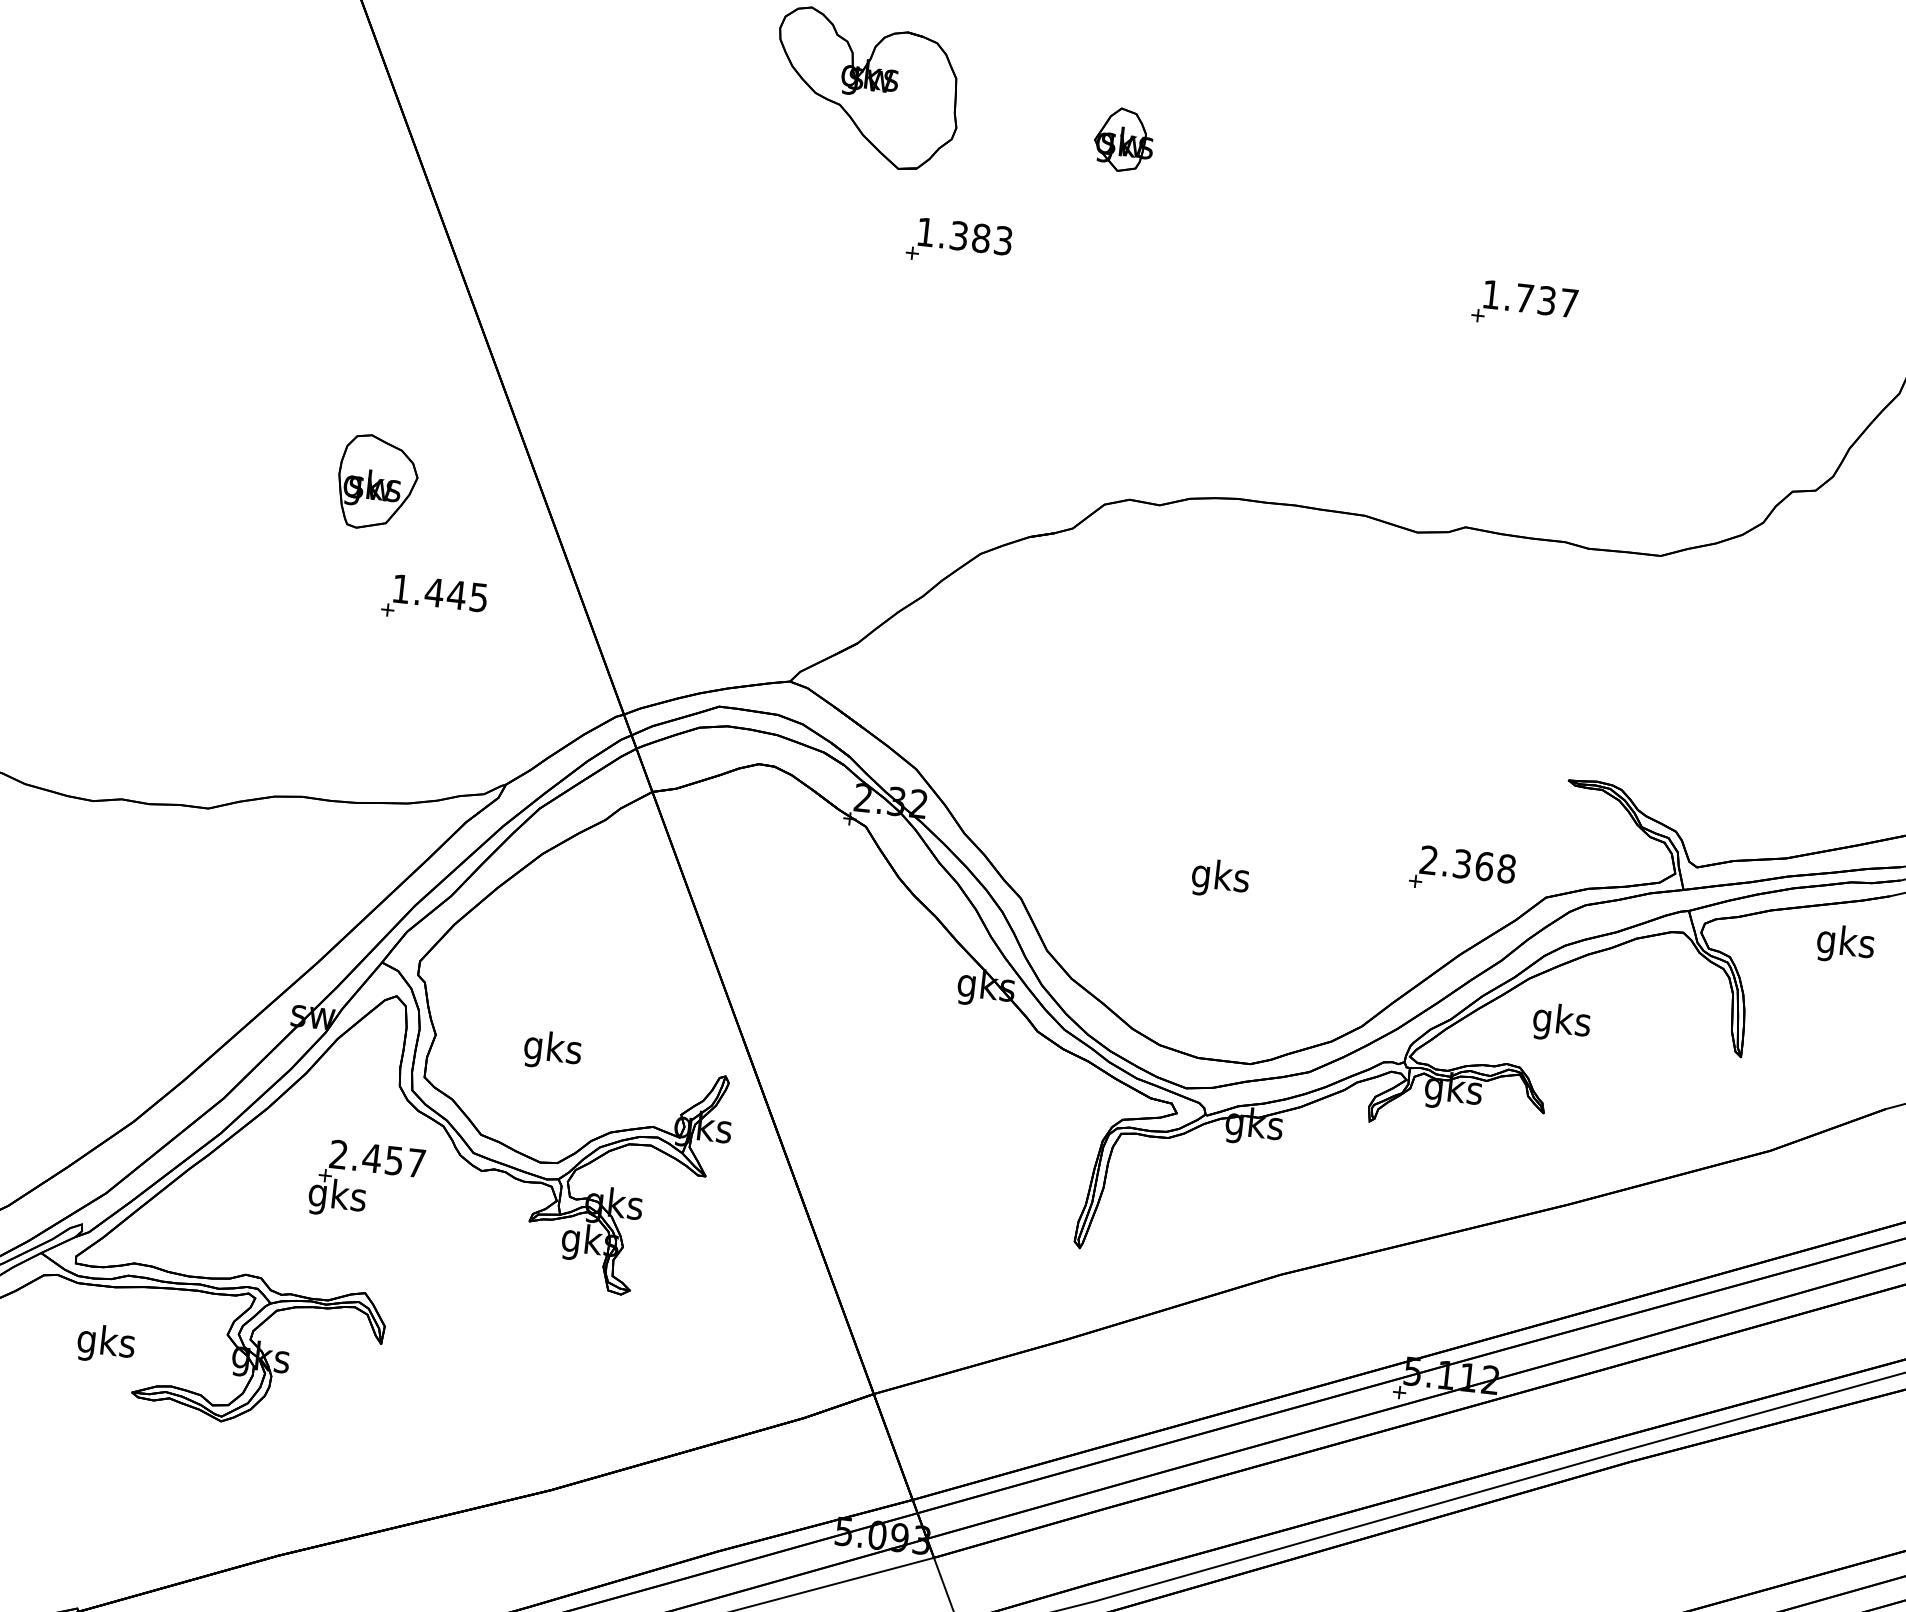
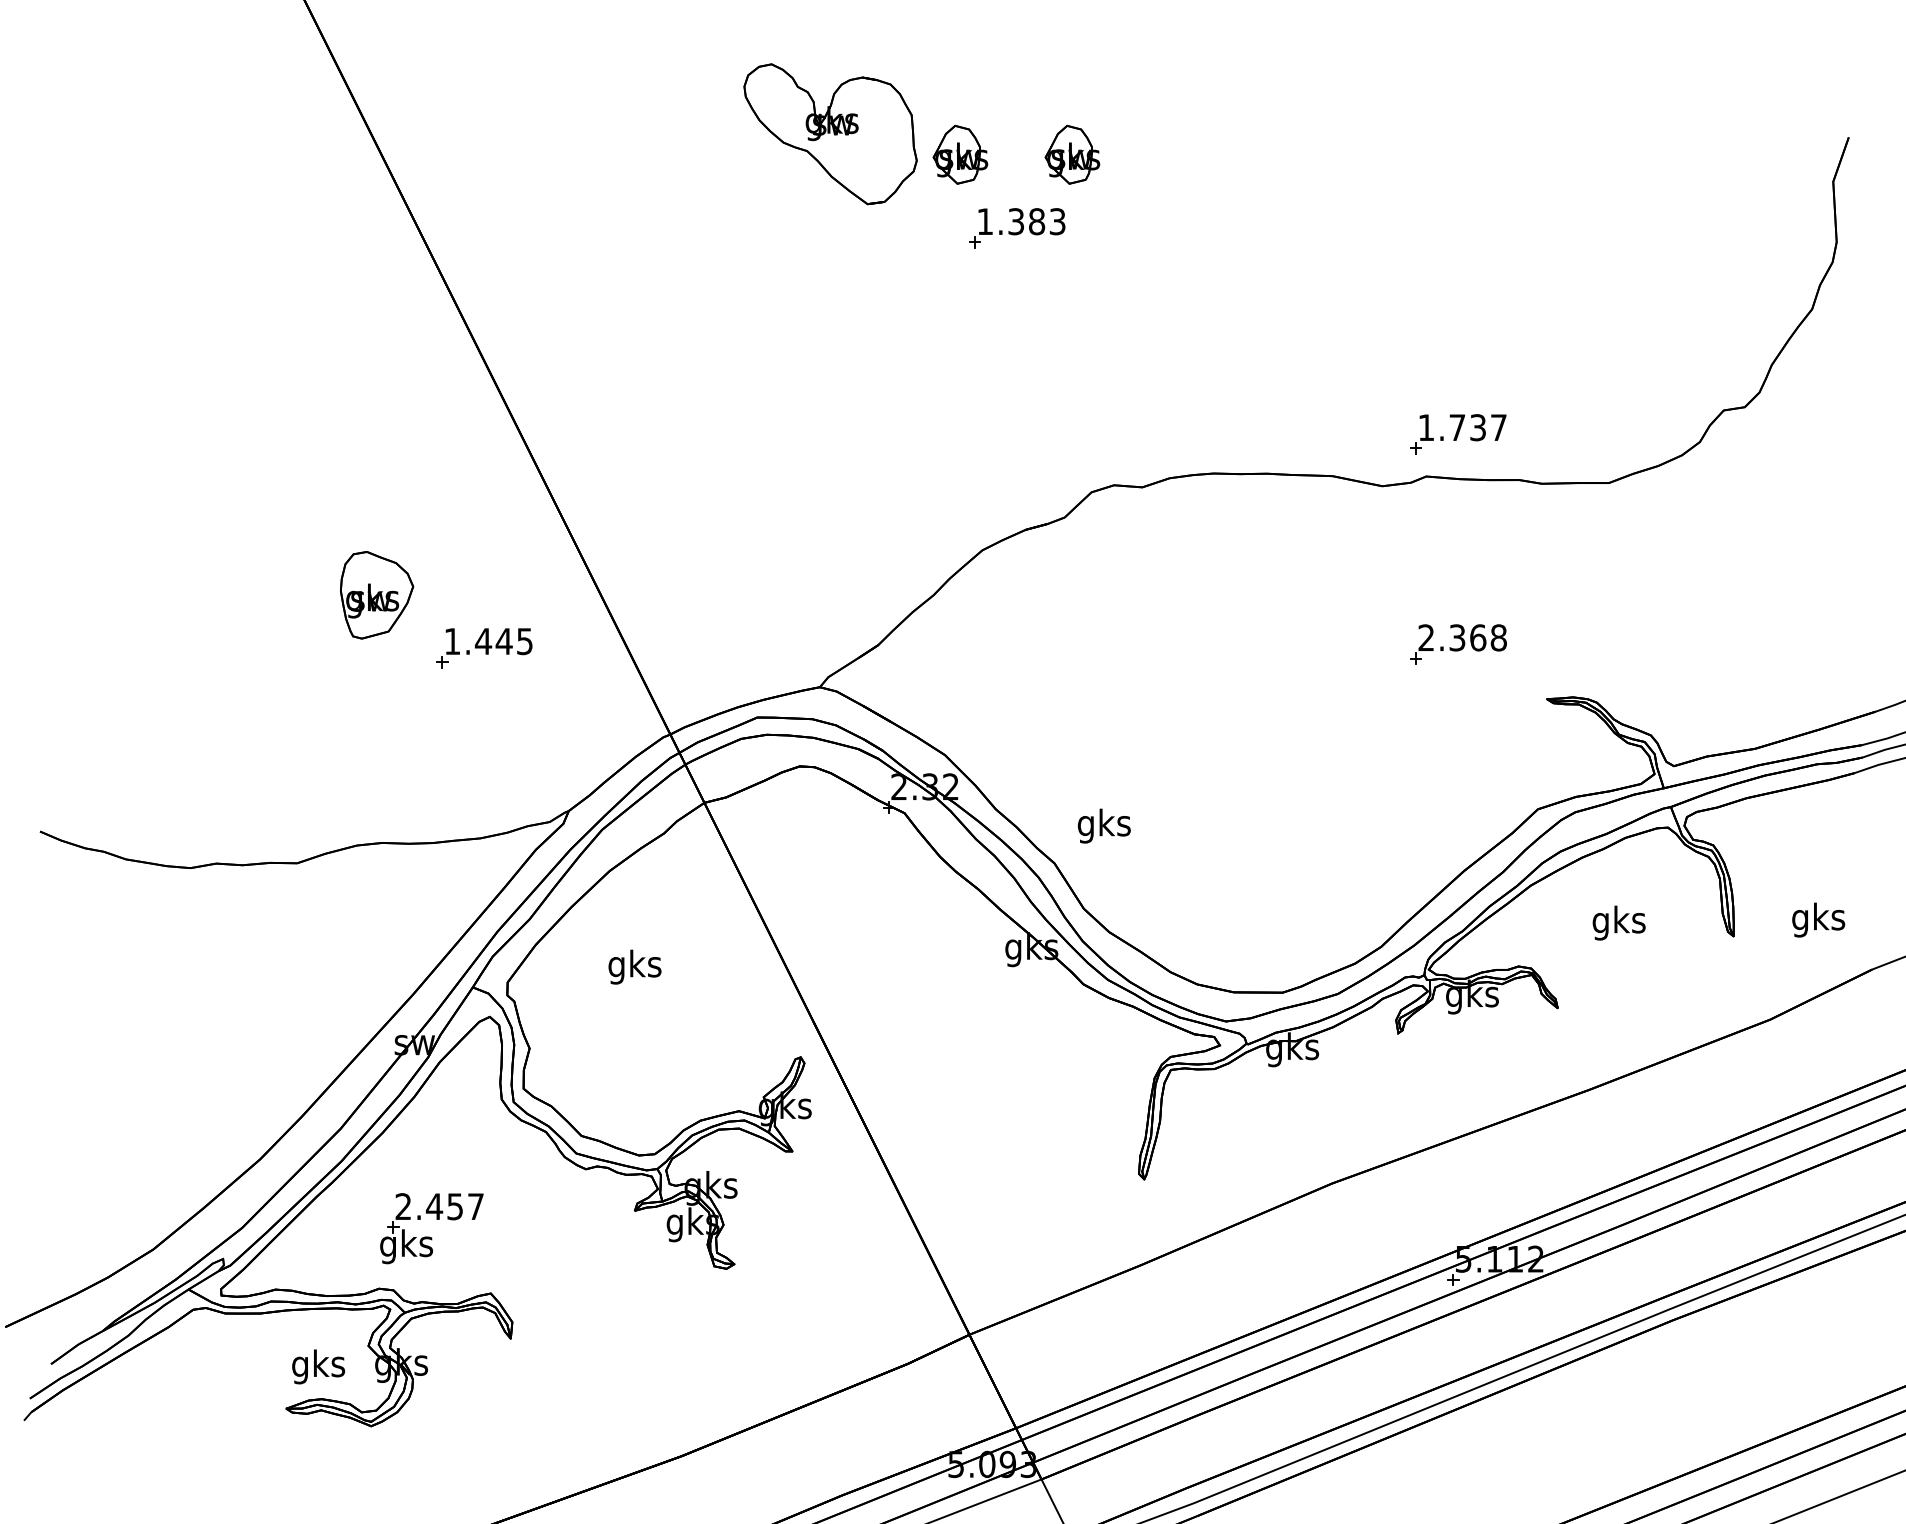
part: (1003, 126) -> (960, 154), added
part: (959, 243) -> (1017, 228), moved
part: (1525, 305) -> (1458, 434), moved
part: (377, 483) -> (376, 595), moved
part: (1462, 871) -> (1458, 644), moved
text: (1219, 878) -> (1103, 825), moved
text: (1845, 943) -> (1818, 919), moved
text: (1561, 1022) -> (1618, 922), moved
text: (552, 1049) -> (634, 966), moved
part: (363, 1189) -> (429, 1236), moved
text: (106, 1343) -> (318, 1366), moved

